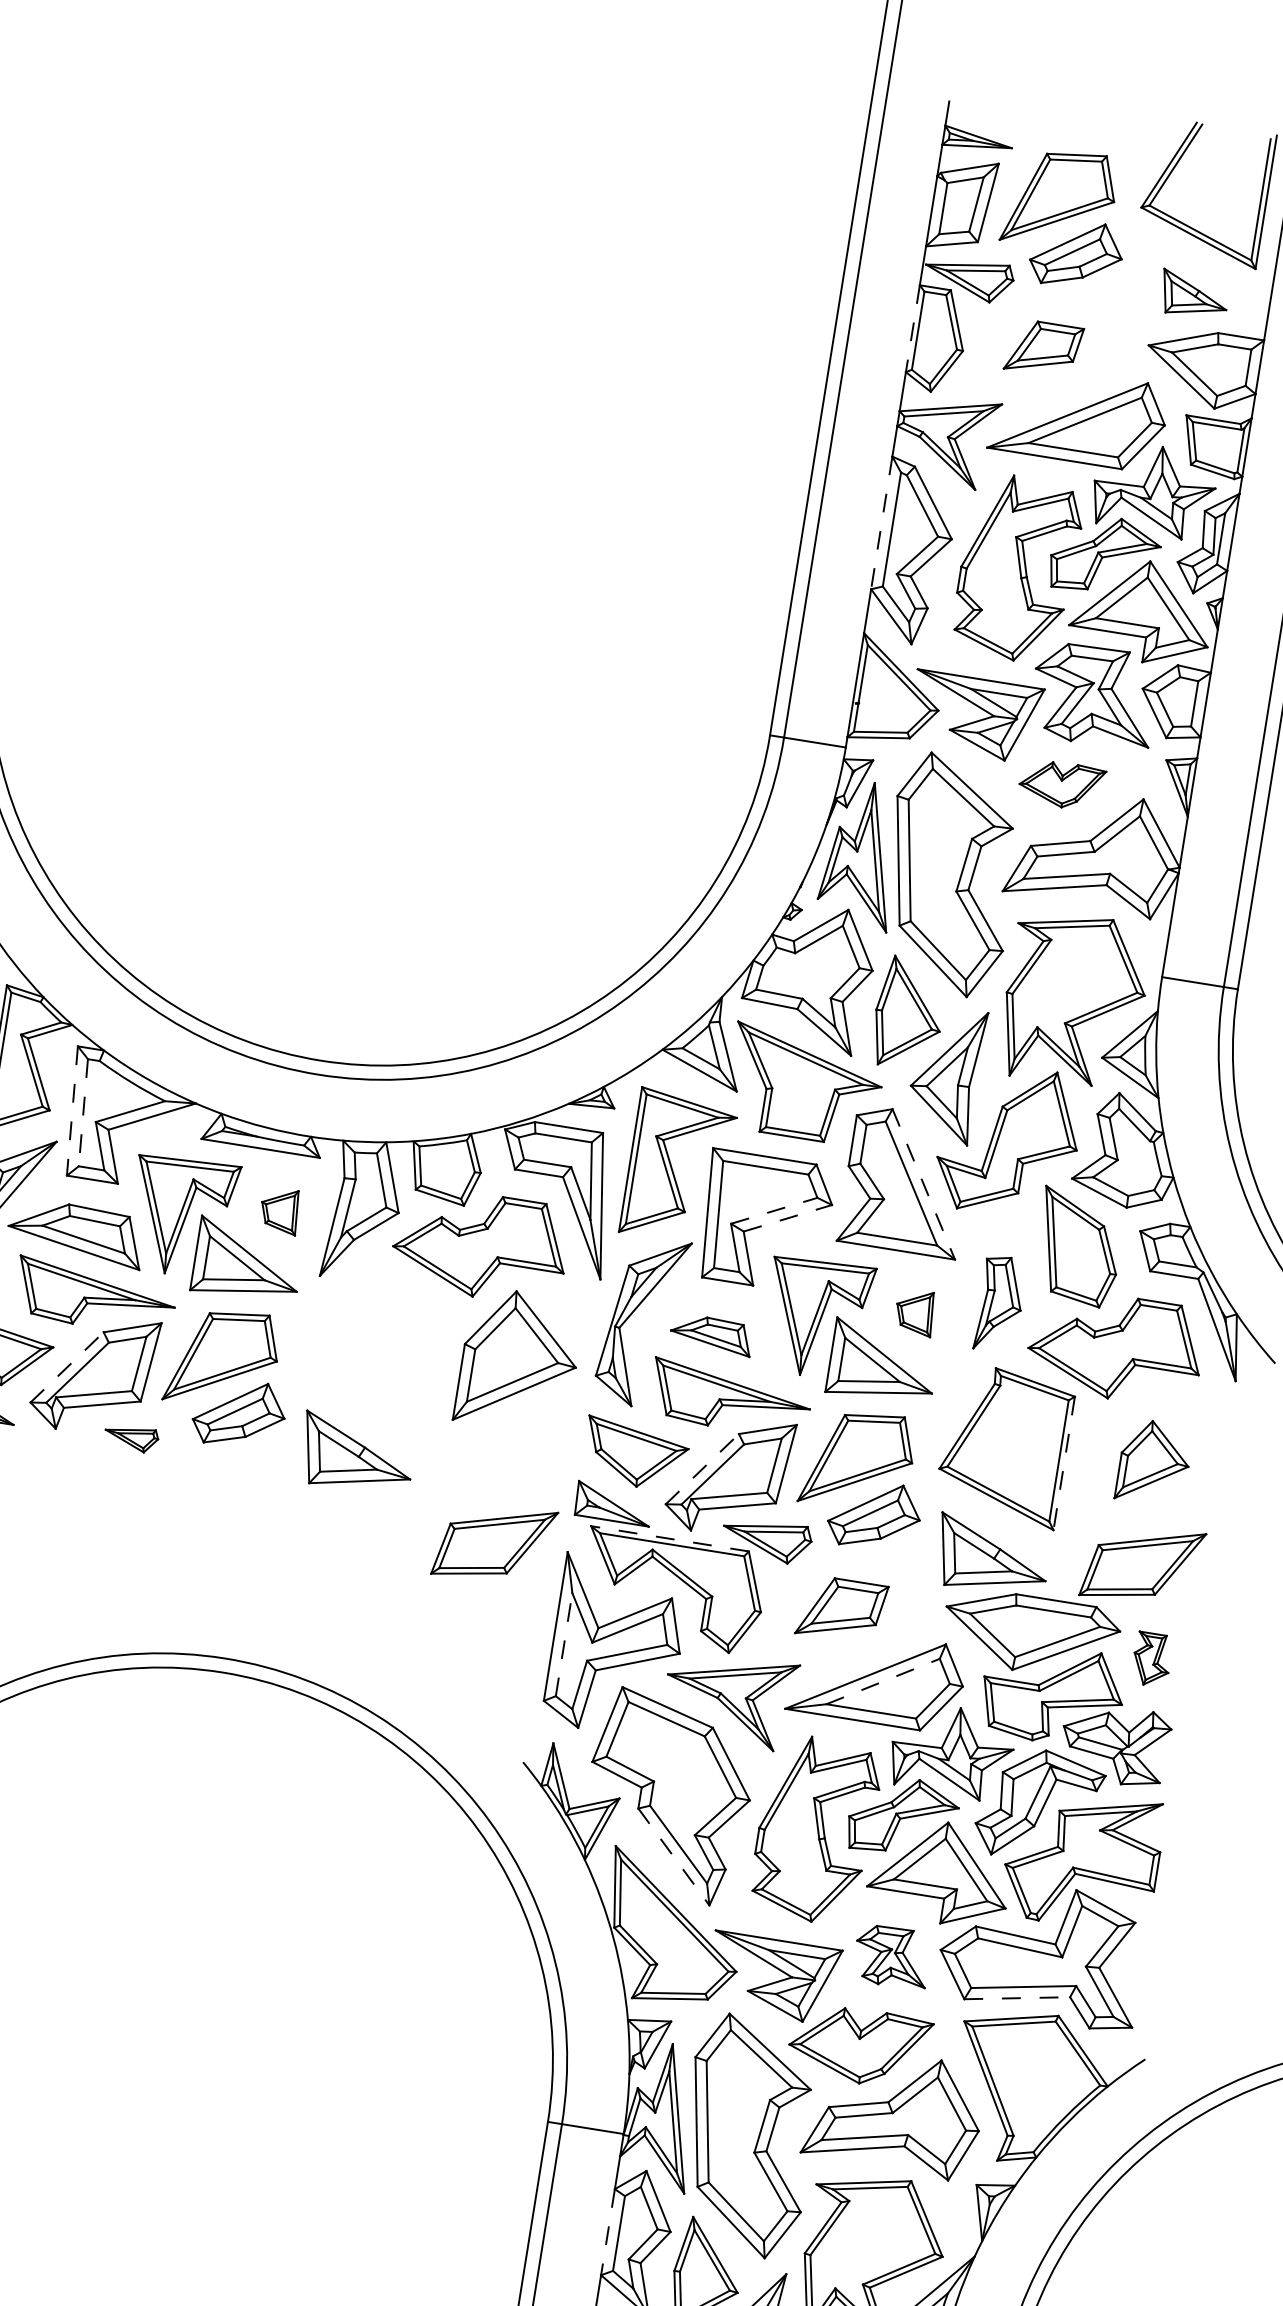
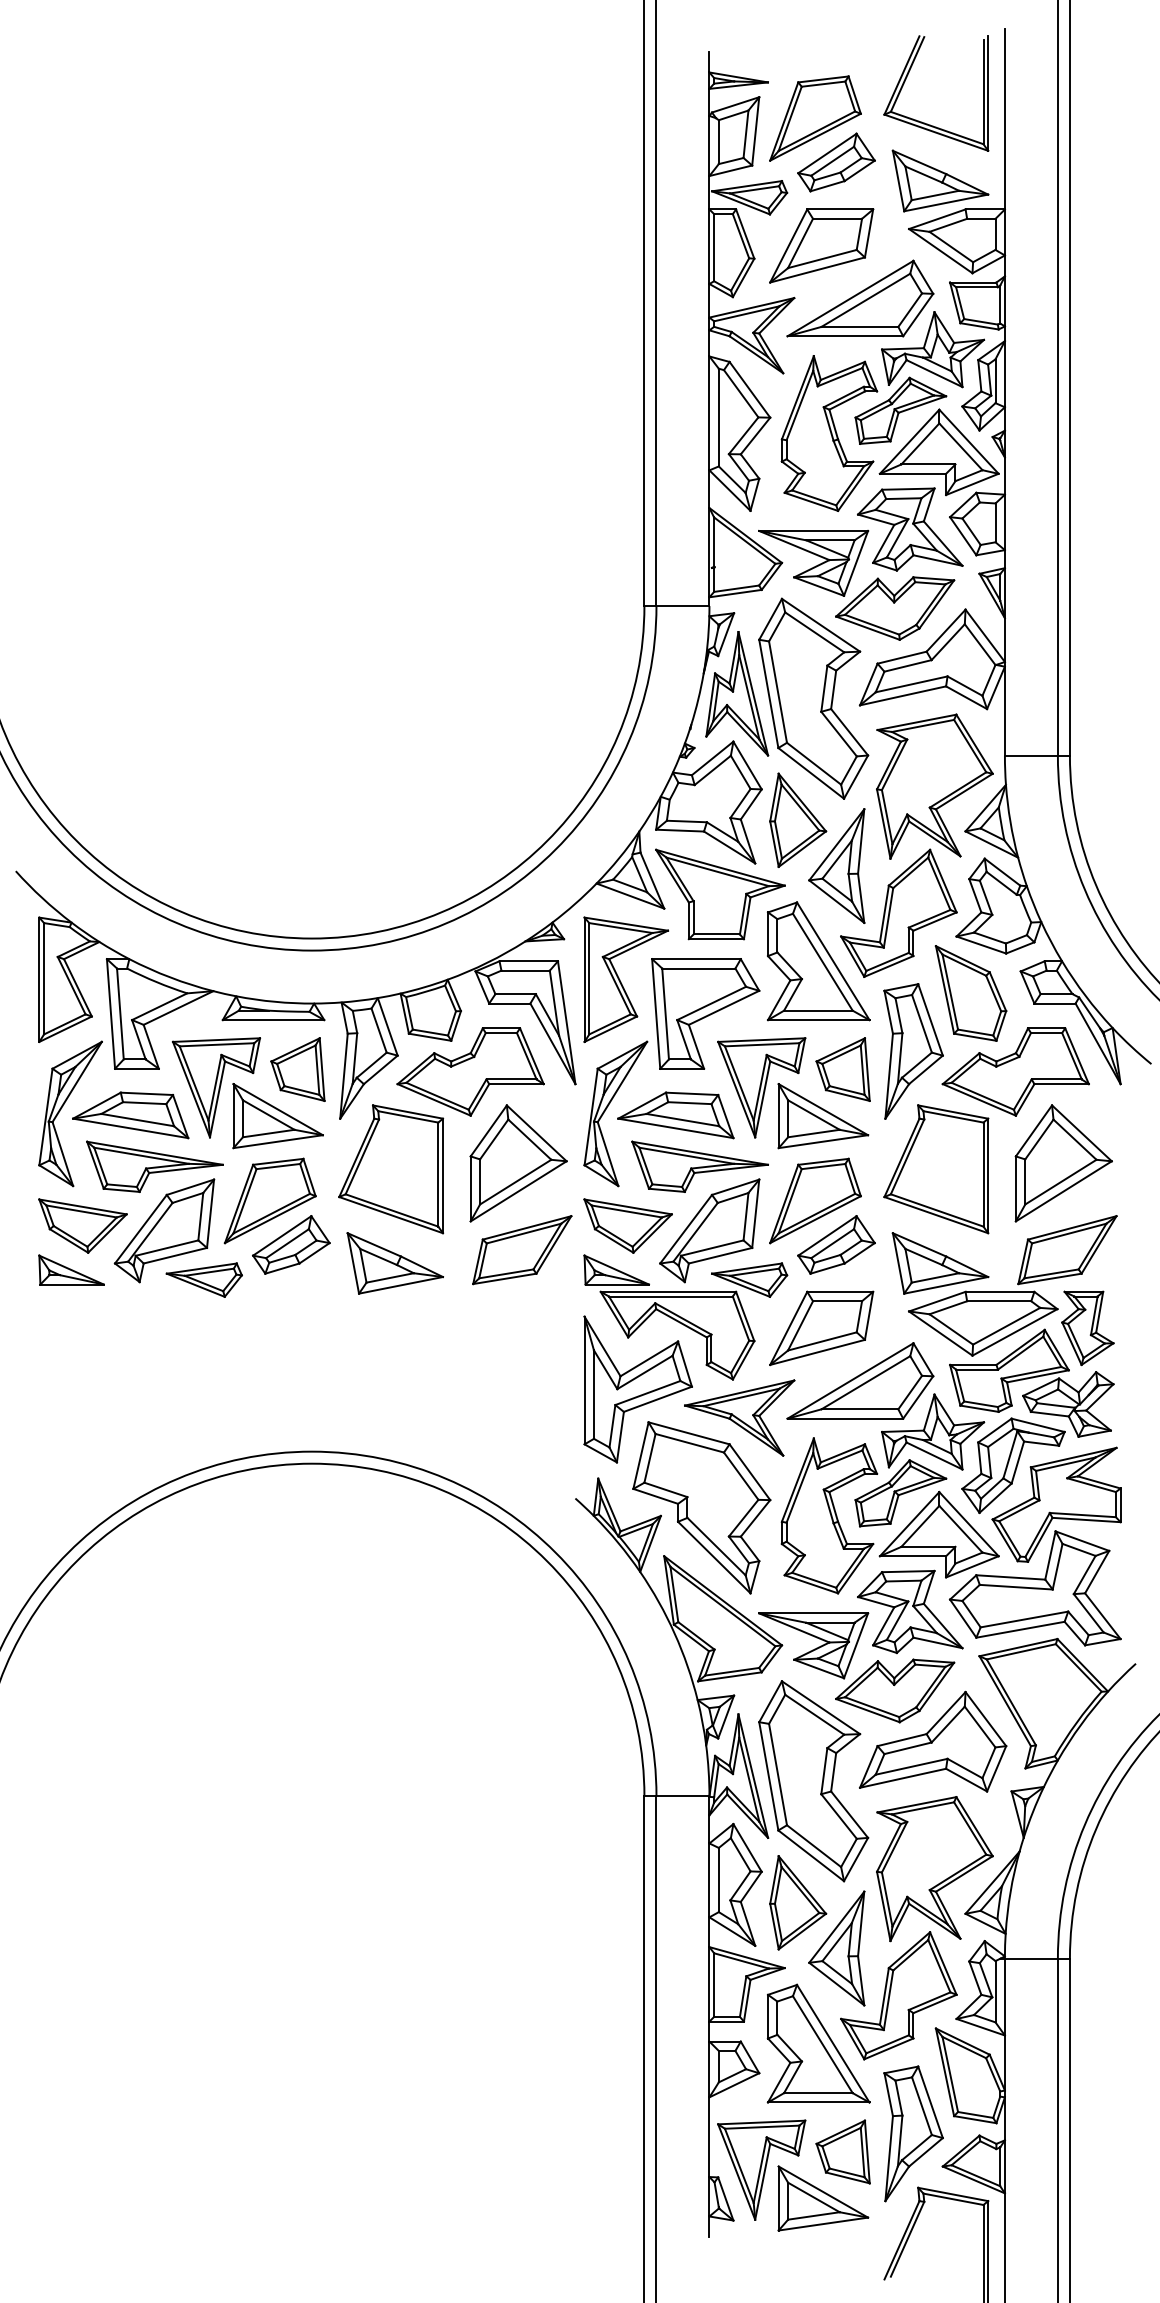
part: (1194, 294) -> (940, 180), size x1.67
line: (912, 329) -> (709, 247), dashed -> solid
part: (1043, 348) -> (821, 245), size x1.67
line: (881, 523) -> (709, 413), dashed -> solid
part: (1062, 784) -> (895, 608), size x1.67
line: (73, 1110) -> (111, 1013), dashed -> solid
line: (83, 1112) -> (120, 1013), dashed -> solid
line: (924, 1184) -> (833, 961), dashed -> solid
part: (279, 1210) -> (297, 1069), size x1.67
line: (775, 1211) -> (712, 1003), dashed -> solid
line: (788, 1217) -> (724, 1007), dashed -> solid
part: (1000, 1304) -> (913, 1051), size x1.67
part: (914, 1312) -> (842, 1069), size x1.67
part: (711, 1334) -> (675, 1115), size x1.67
part: (370, 1344) -> (391, 1169), added
line: (66, 1367) -> (140, 1229), dashed -> solid
part: (130, 1437) -> (203, 1279), size x1.67
part: (1154, 1462) -> (1063, 1163), size x1.67
line: (1064, 1464) -> (988, 1176), dashed -> solid
line: (702, 1469) -> (686, 1229), dashed -> solid
line: (670, 1538) -> (668, 1291), dashed -> solid
part: (494, 1543) -> (522, 1250), moved
part: (841, 1610) -> (821, 1328), size x1.43
line: (563, 1644) -> (593, 1394), dashed -> solid
part: (1151, 1659) -> (1087, 1328), size x1.67
line: (882, 1681) -> (865, 1382), dashed -> solid
line: (674, 1856) -> (714, 1557), dashed -> solid
part: (892, 1956) -> (910, 1611), size x1.67
line: (1017, 1997) -> (1020, 1629), dashed -> solid
line: (608, 2232) -> (709, 1880), dashed -> solid

